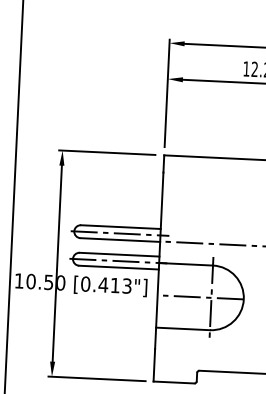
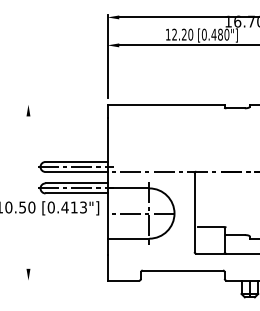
line: (106, 152) -> (62, 104), removed
line: (57, 263) -> (28, 192), removed
line: (96, 378) -> (63, 280), removed

